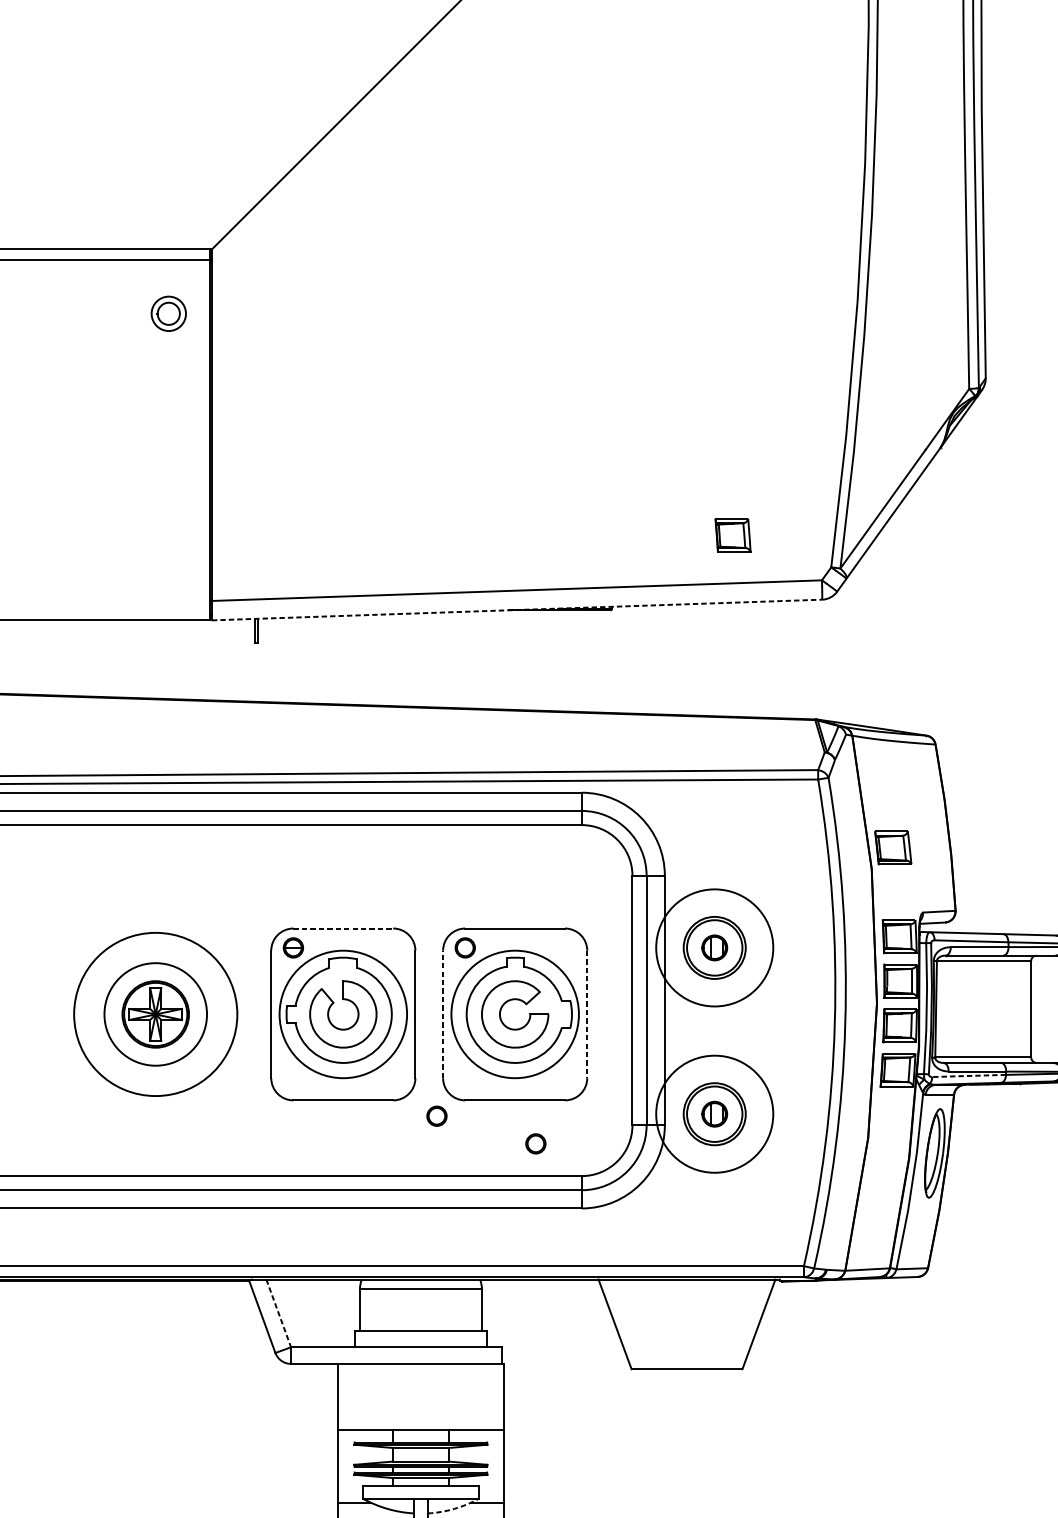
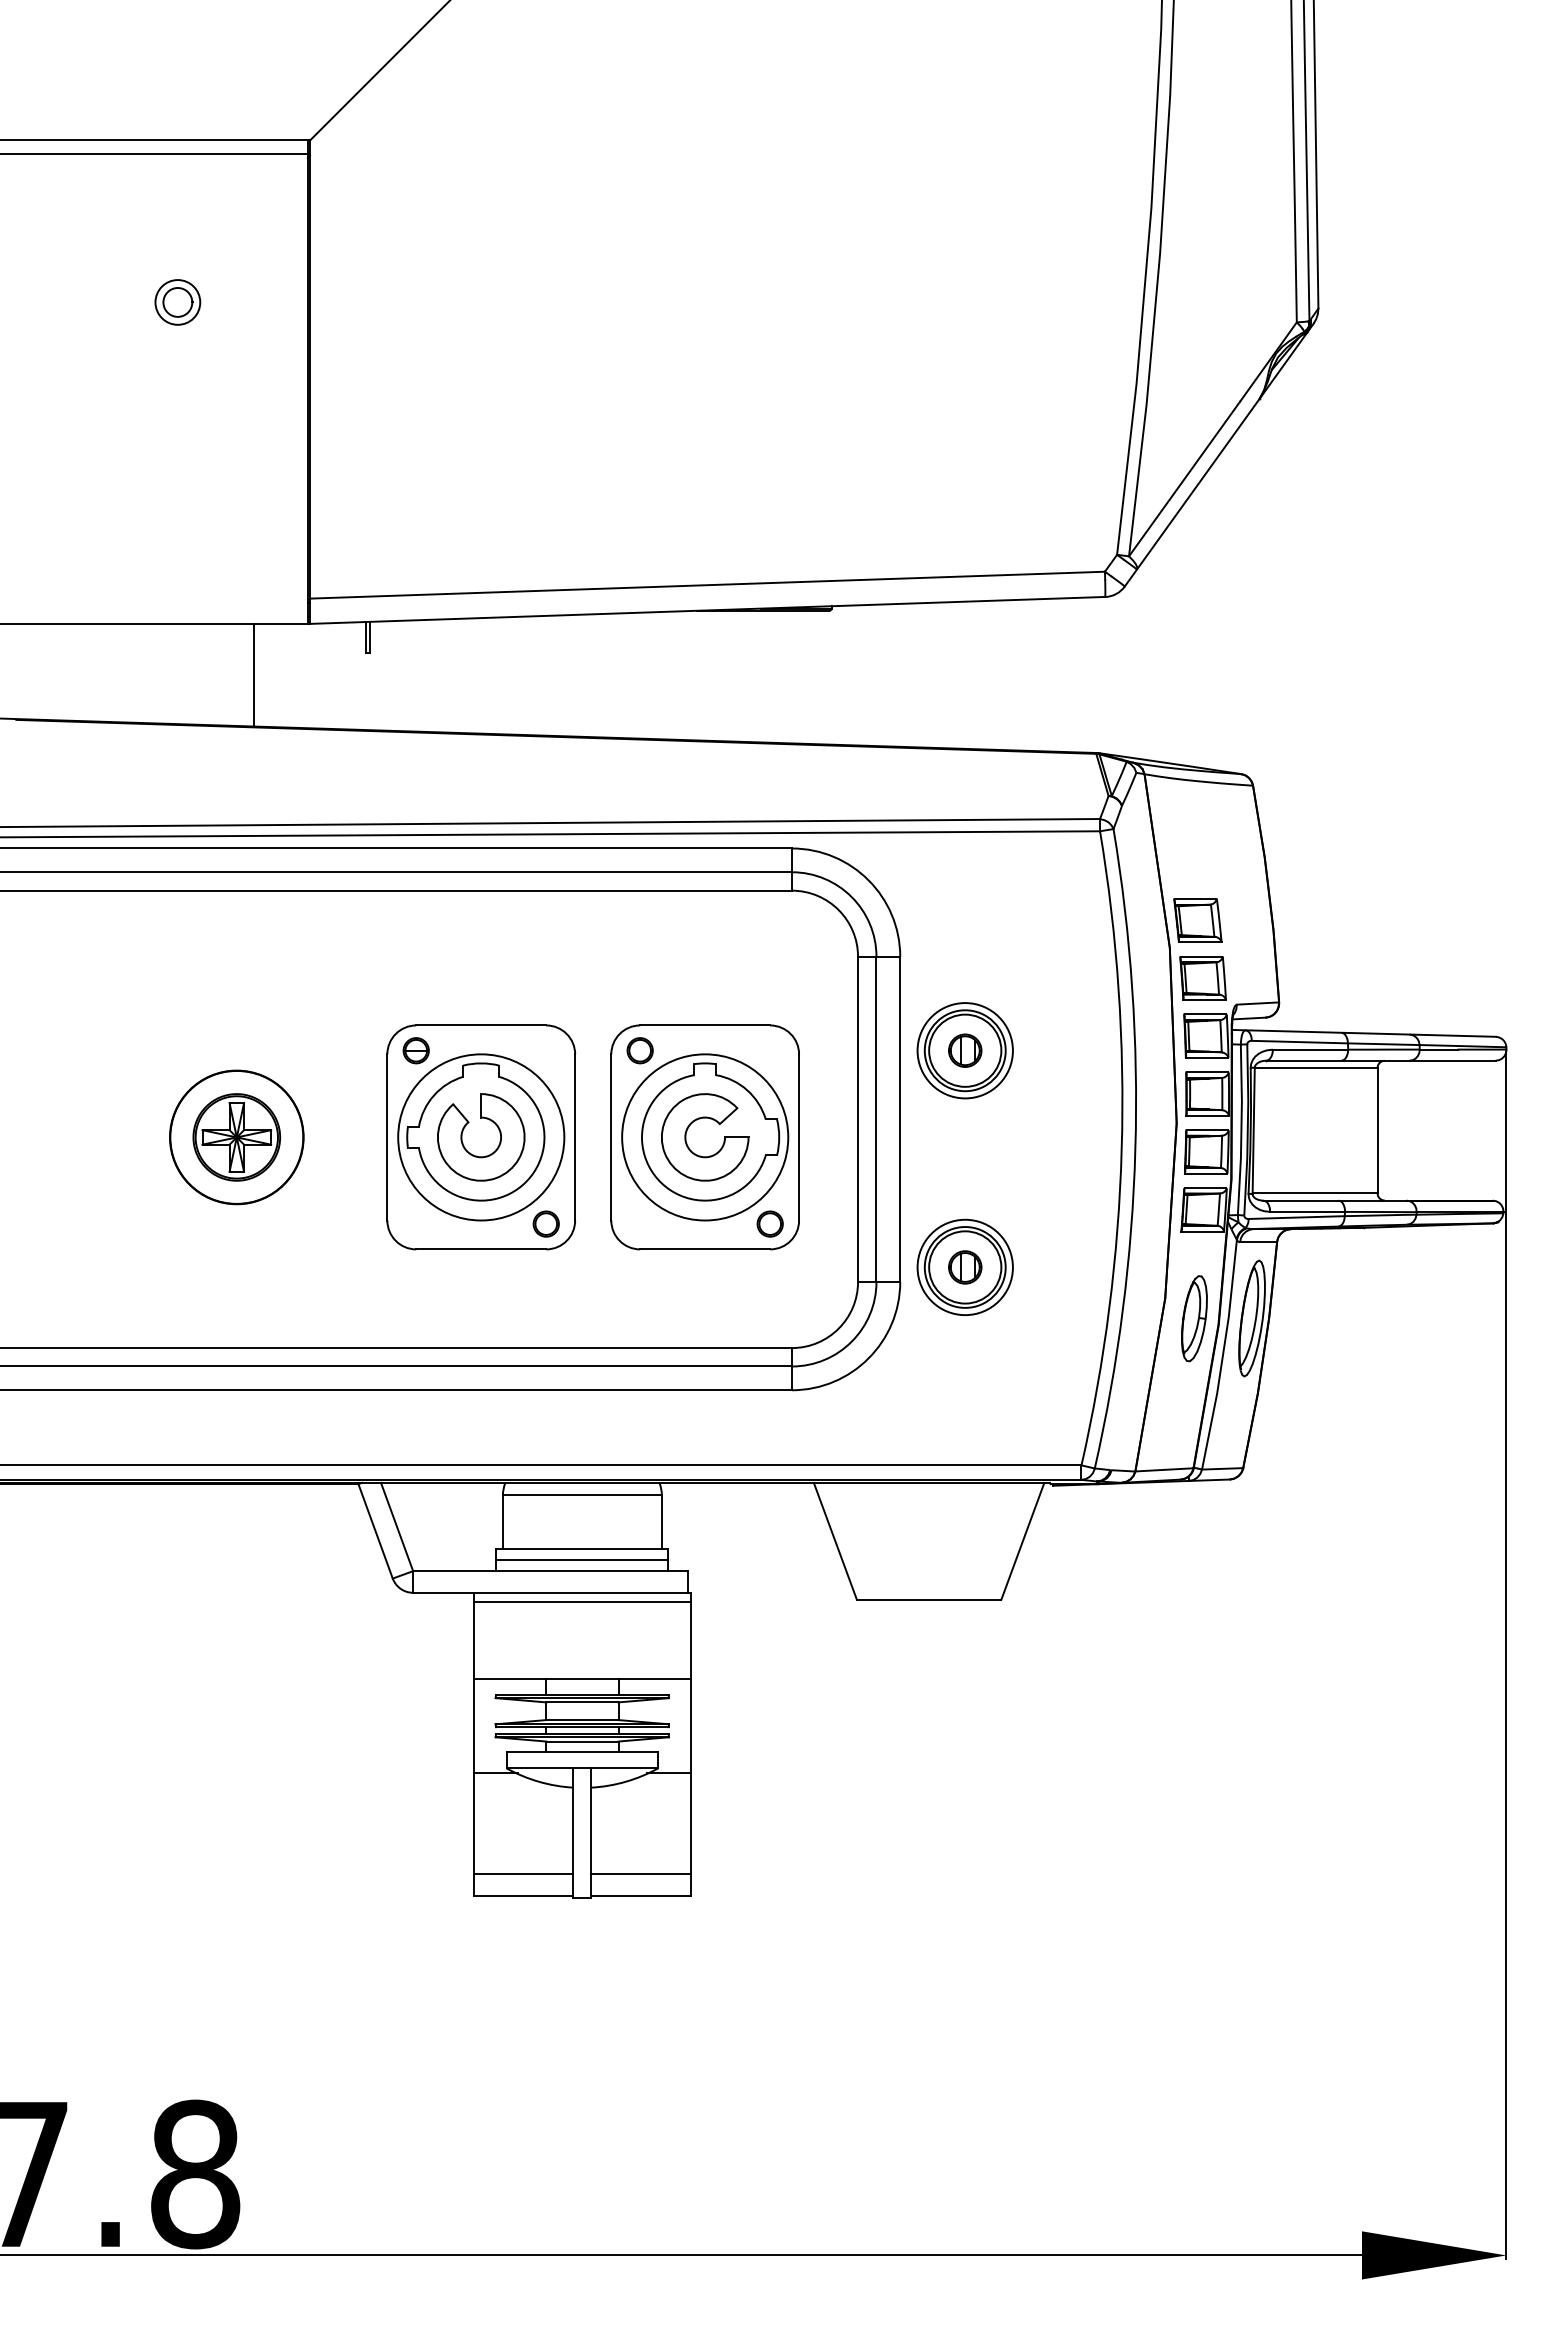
part: (168, 313) -> (177, 302), moved
part: (732, 535) -> (1202, 978), moved
line: (516, 610) -> (707, 610), dashed -> solid
line: (168, 659) -> (253, 674), added
line: (343, 928) -> (481, 1025), dashed -> solid
circle: (714, 947) -> (964, 1050), size x0.62
circle: (155, 1013) -> (236, 1136), size x0.62
line: (443, 1013) -> (611, 1136), dashed -> solid
line: (587, 1014) -> (799, 1137), dashed -> solid
line: (968, 1075) -> (1296, 1217), dashed -> solid
circle: (714, 1114) -> (964, 1267), size x0.62
part: (436, 1115) -> (545, 1223), moved
part: (535, 1143) -> (769, 1223), moved
part: (890, 1153) -> (1194, 1318), added
line: (279, 1313) -> (397, 1527), dashed -> solid
line: (421, 1339) -> (582, 1560), added
line: (421, 1370) -> (582, 1601), added
arc: (454, 1508) -> (625, 1781), dashed -> solid

